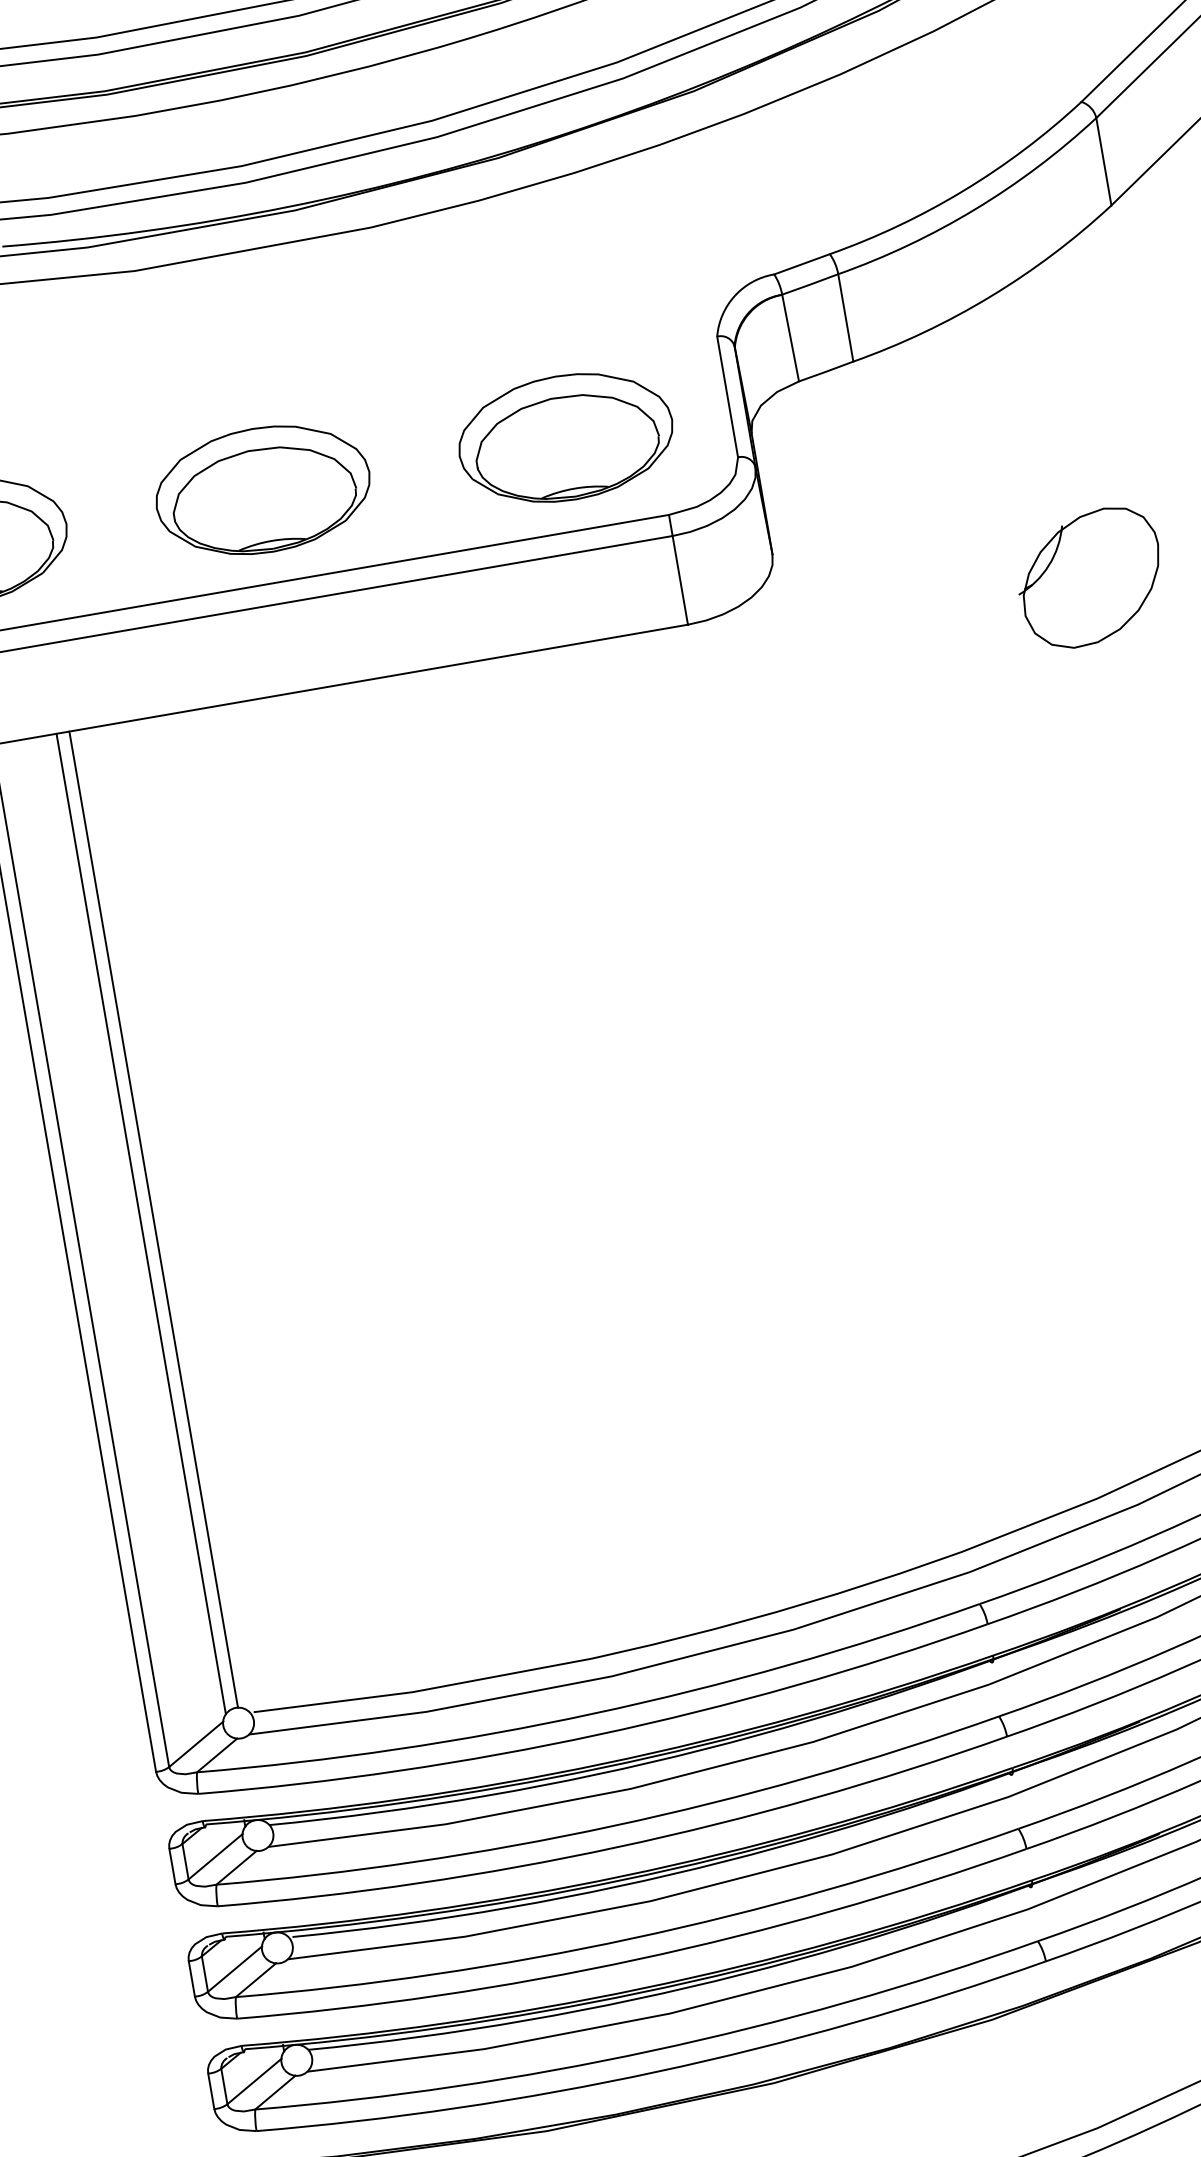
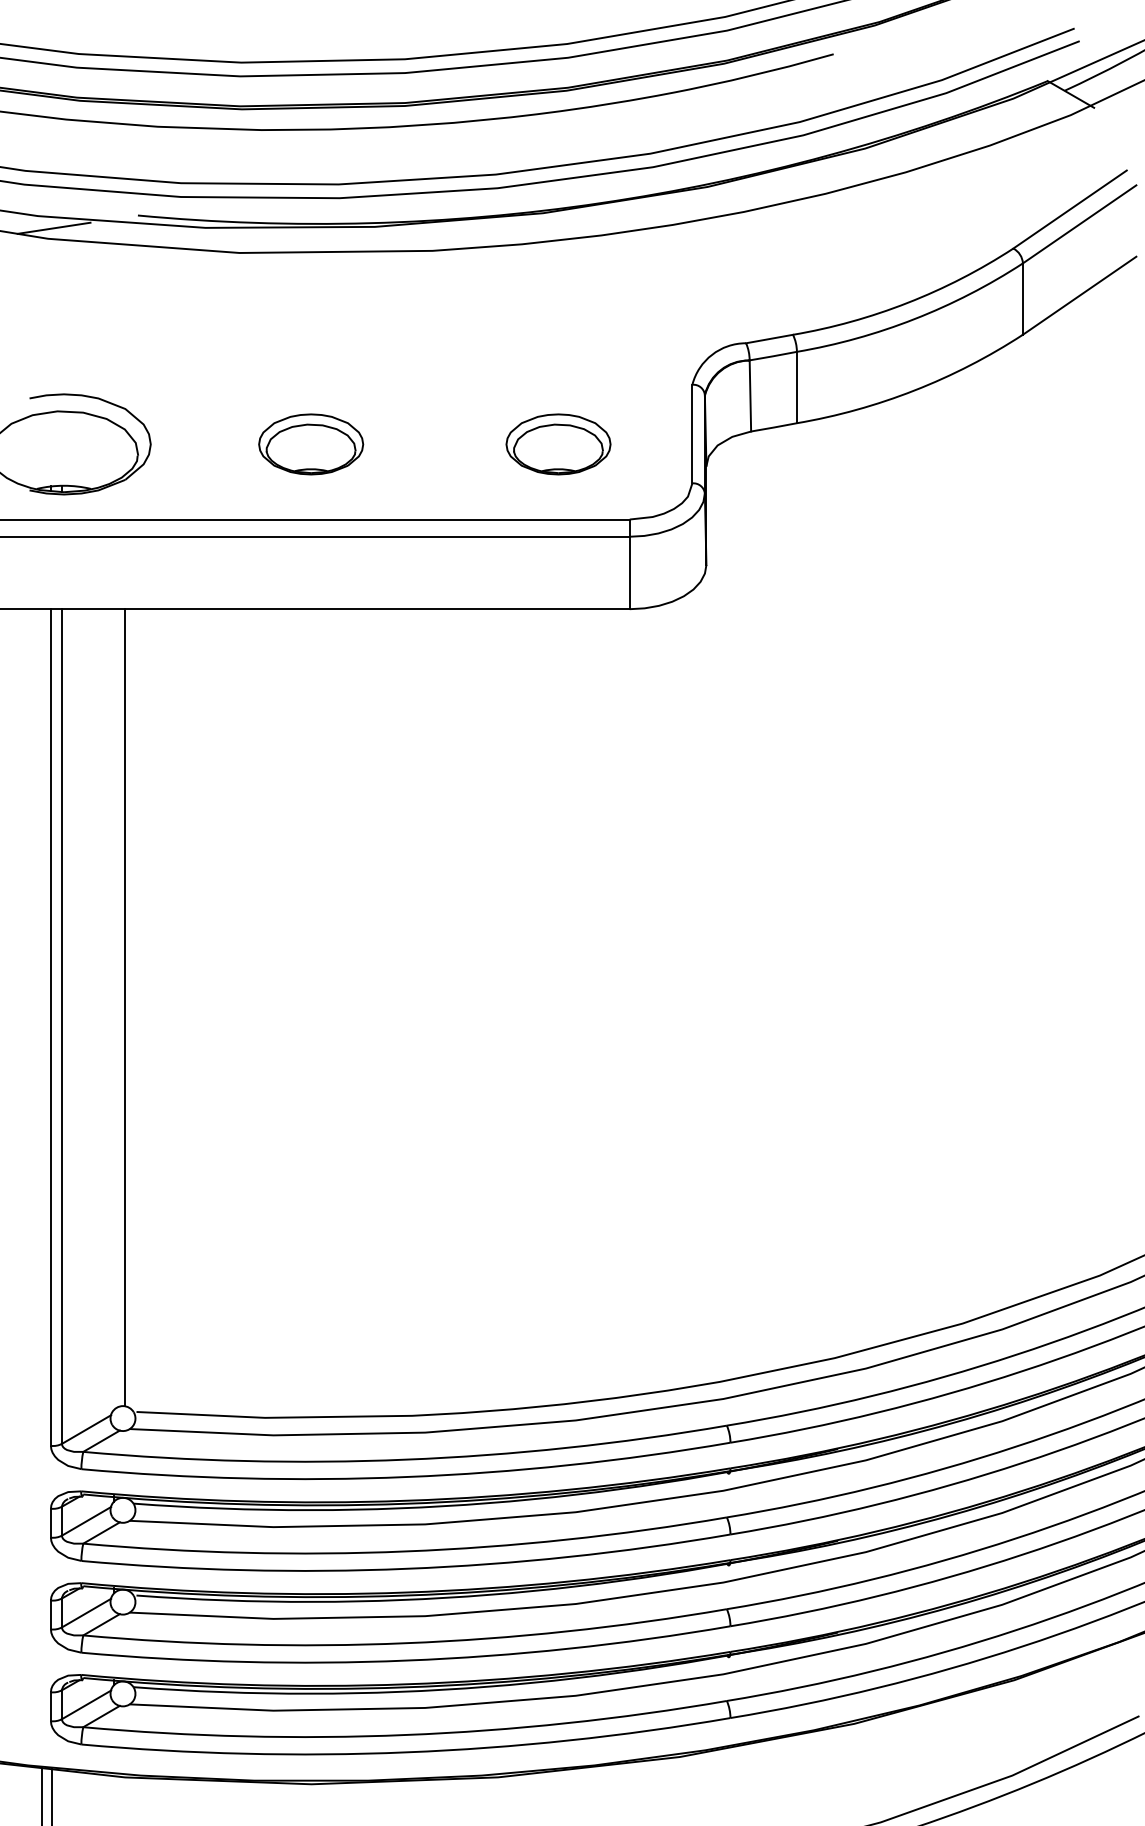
part: (565, 438) -> (558, 444), size x0.6
part: (262, 490) -> (310, 444), size x0.6
part: (1090, 578) -> (955, 627), removed
line: (141, 1223) -> (114, 1009), removed

